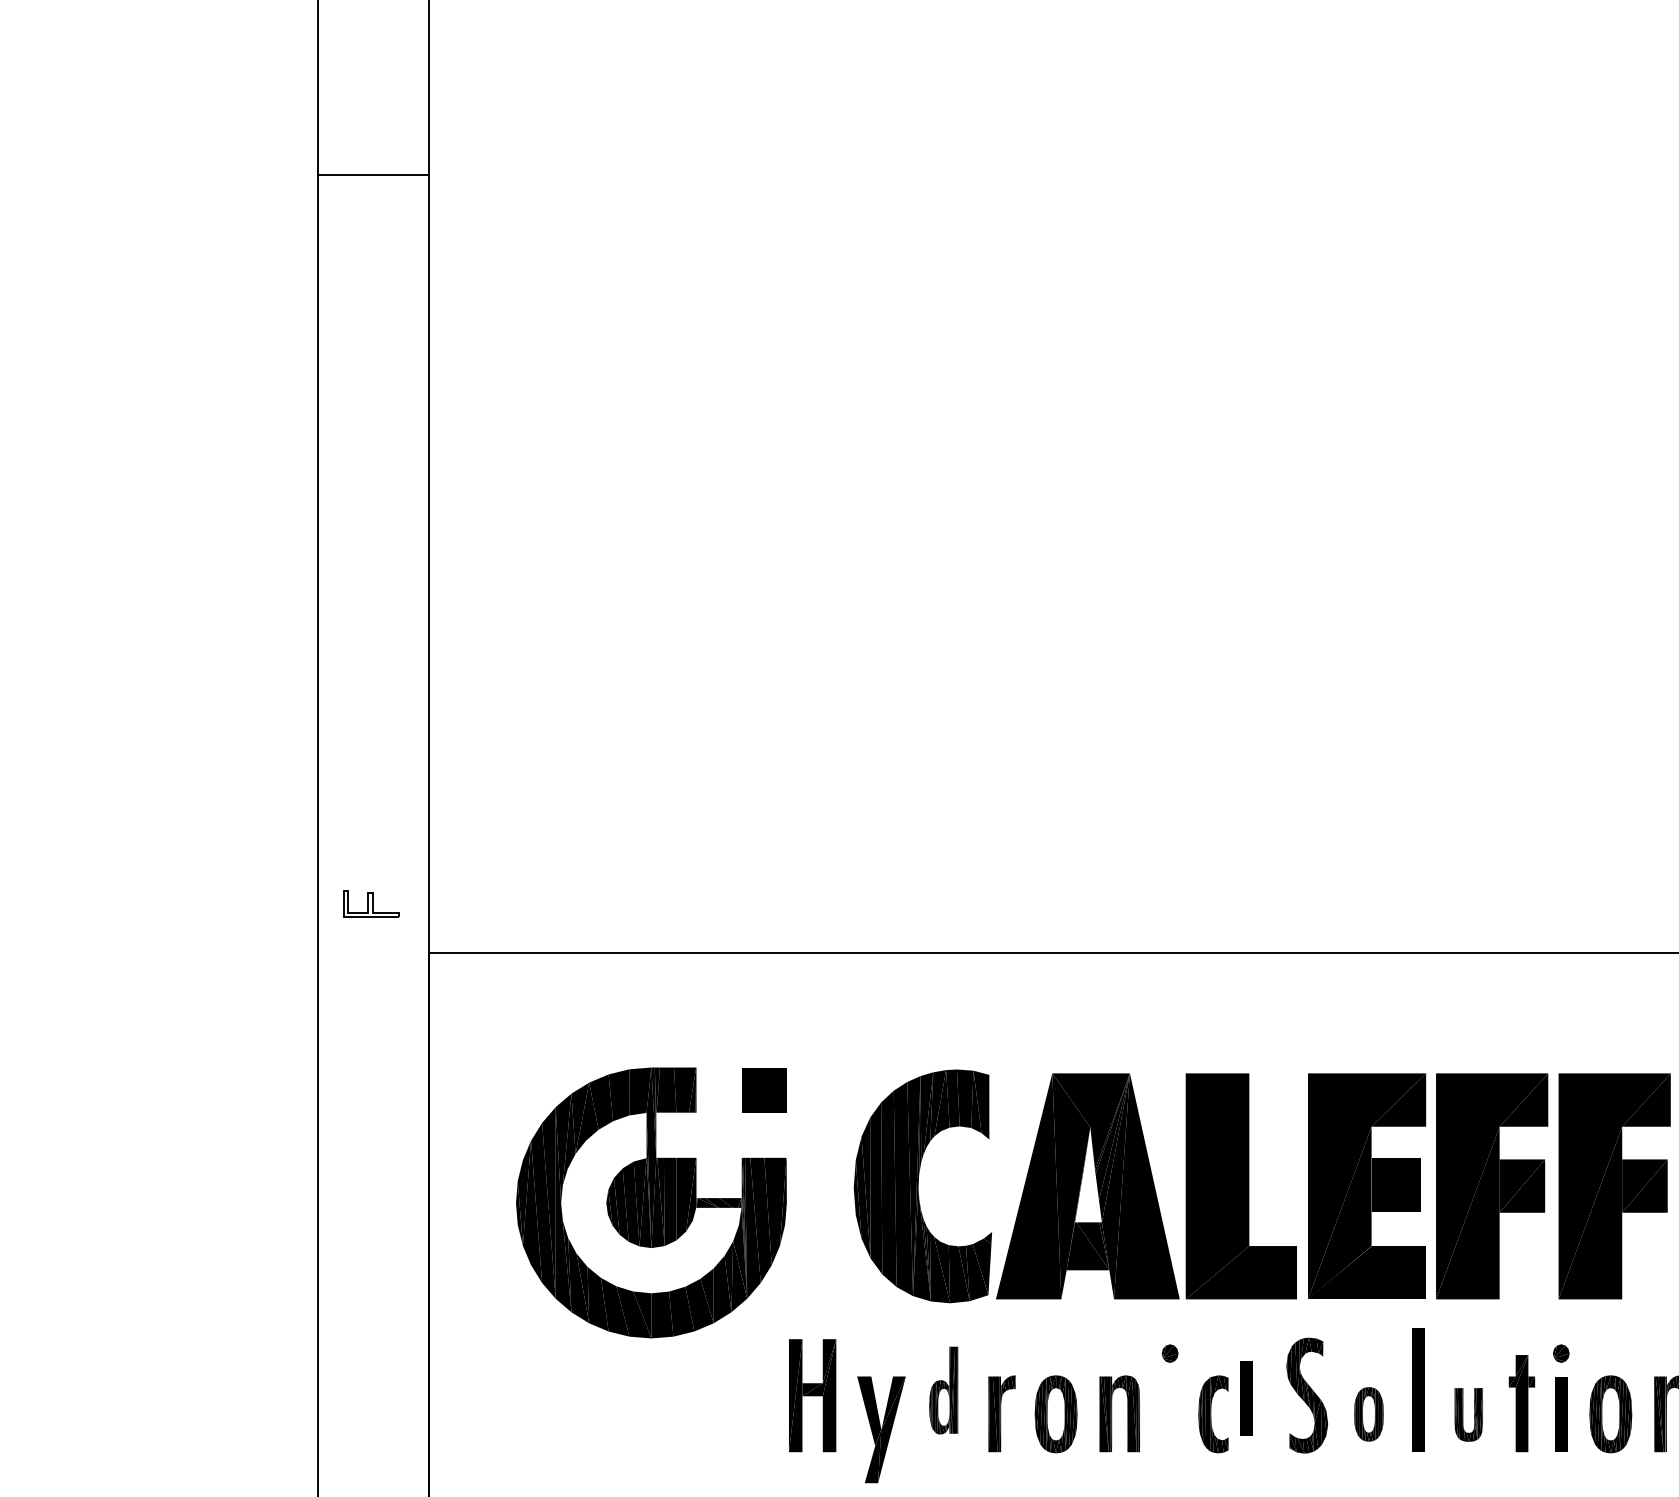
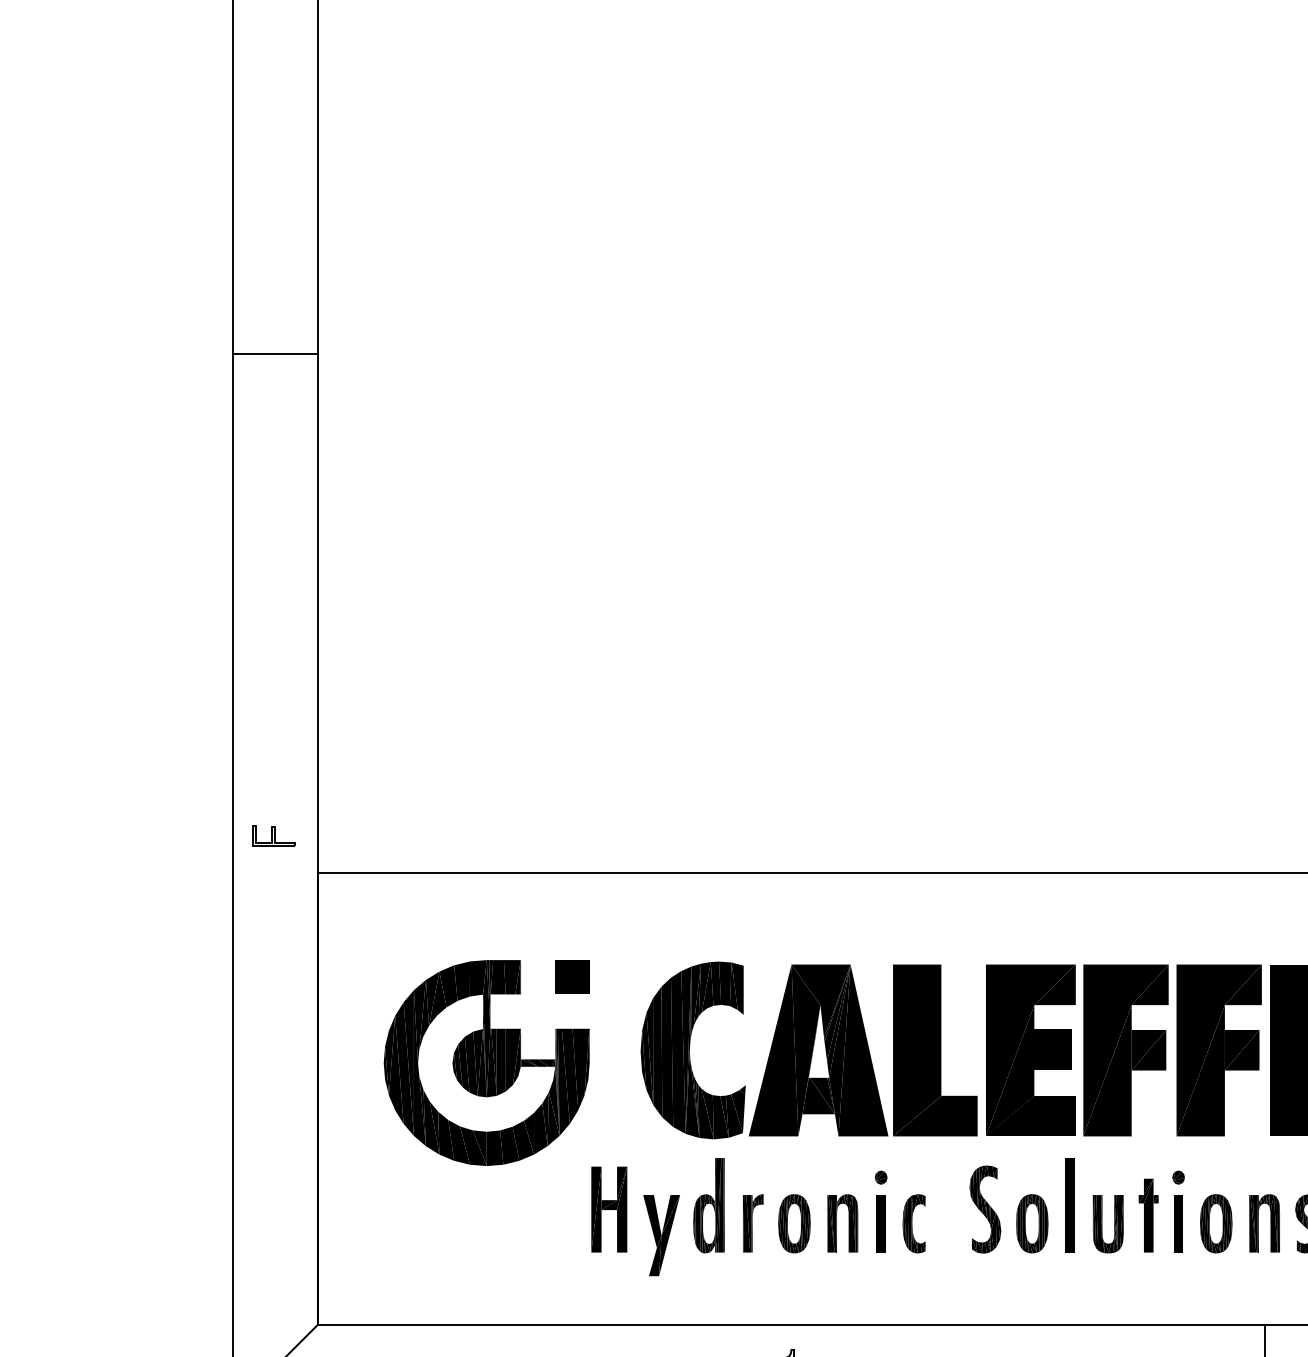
line: (373, 175) -> (275, 353), moved
part: (943, 1390) -> (708, 1205), size x1.43
part: (1245, 1398) -> (880, 1223), moved
part: (1369, 1413) -> (1032, 1223), size x1.43
part: (1467, 1415) -> (1107, 1224), size x1.43

